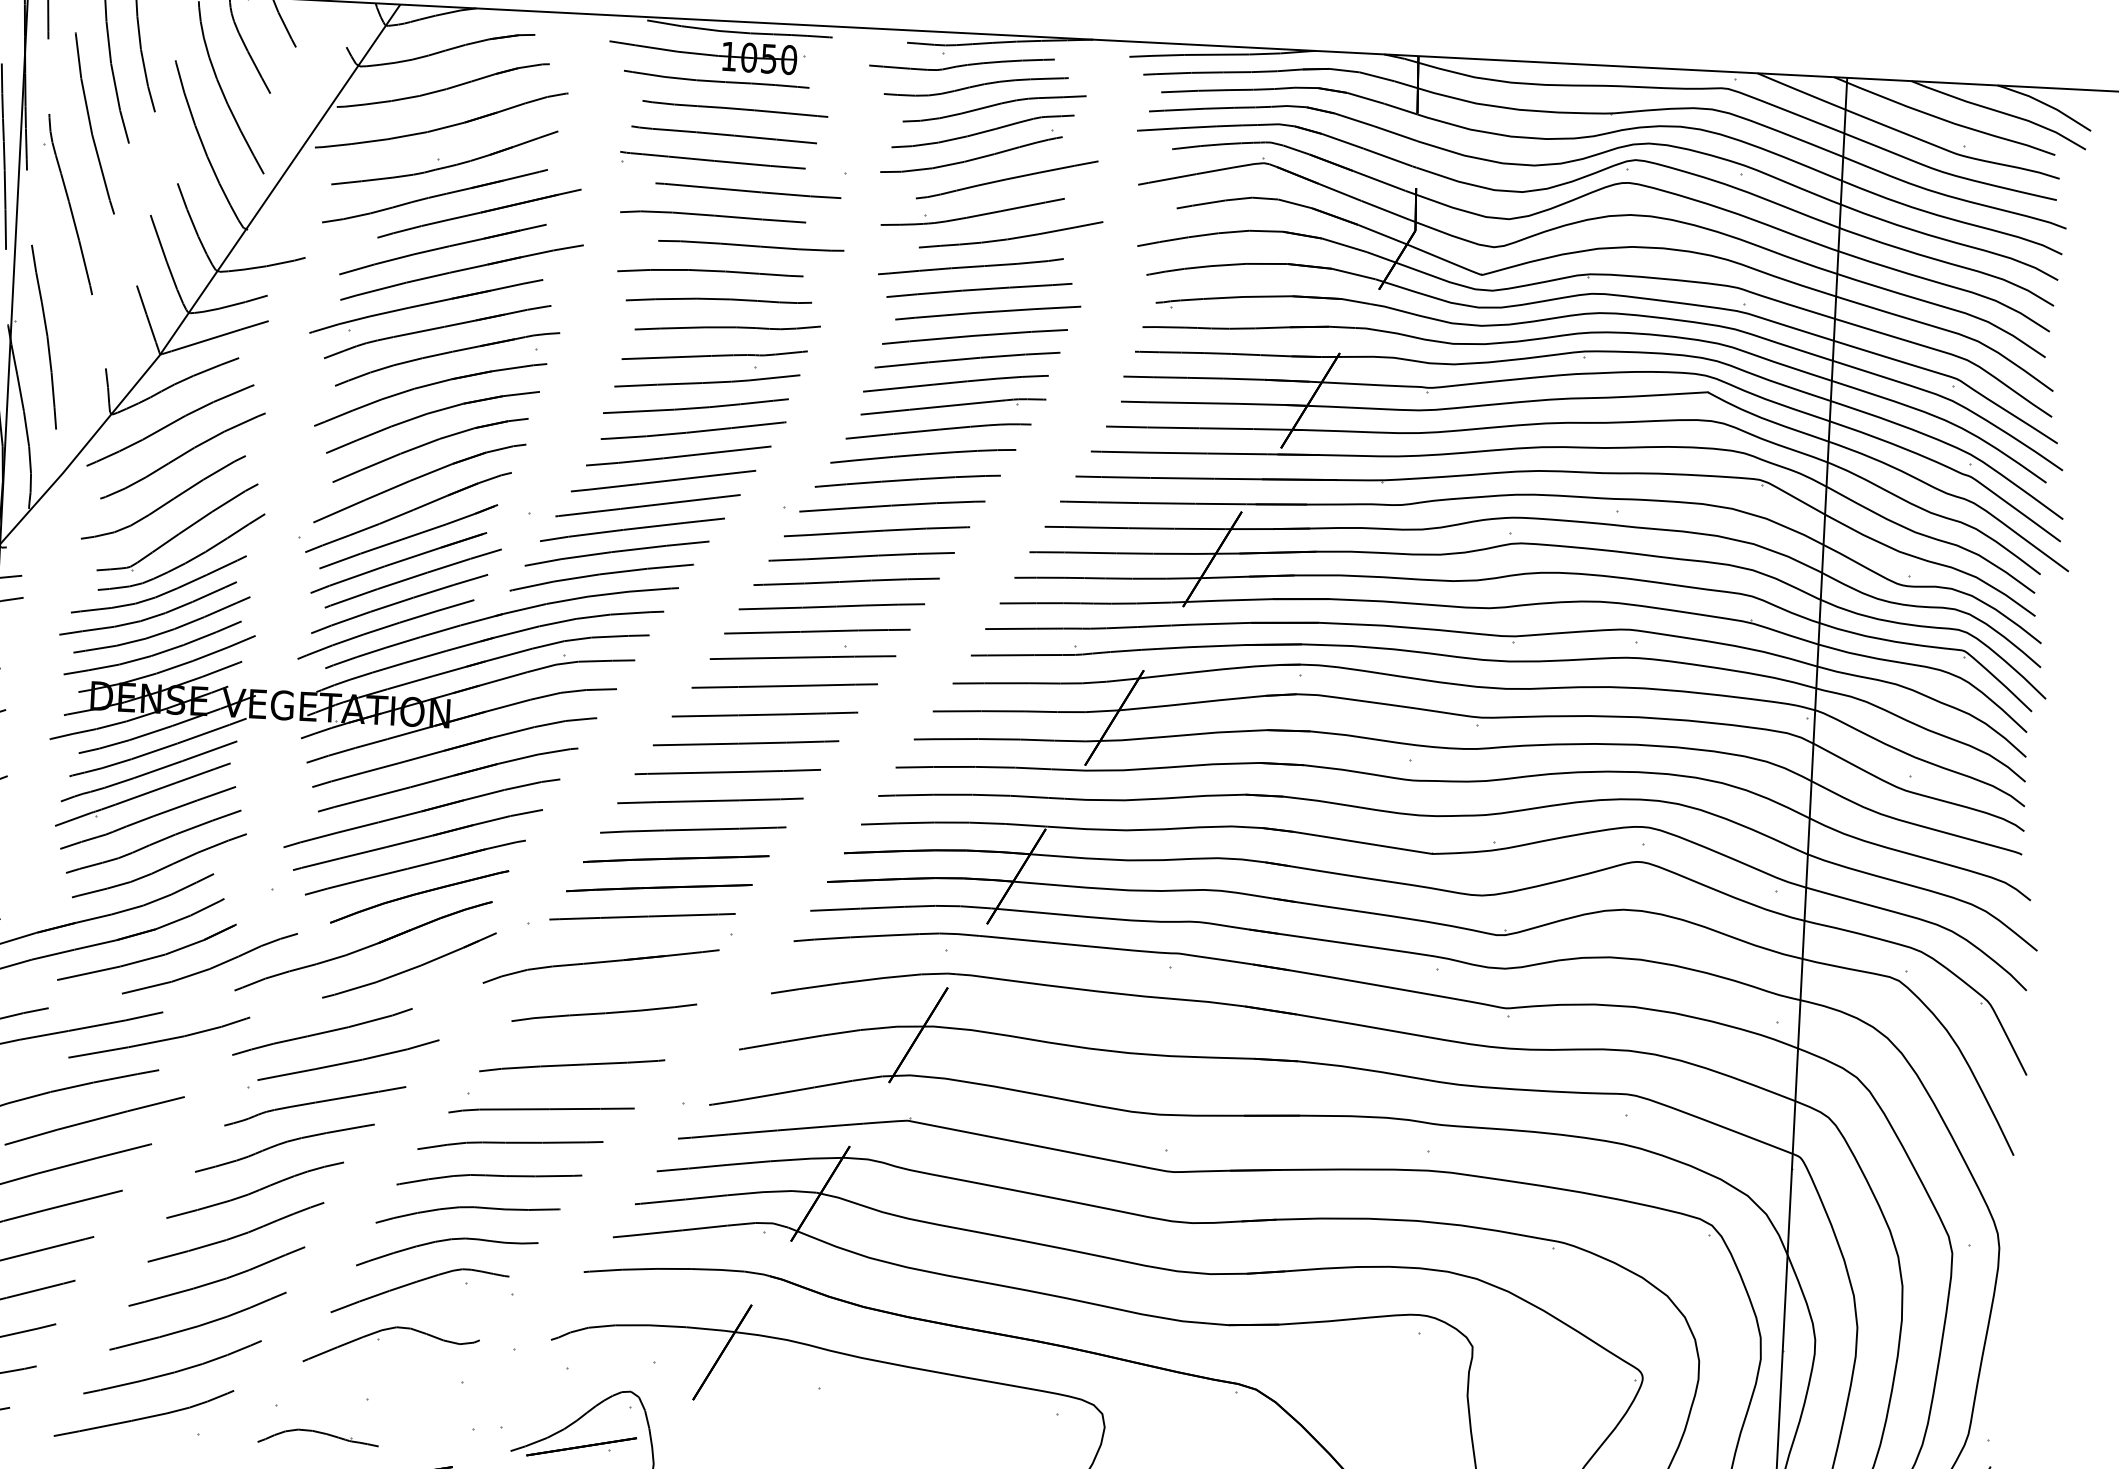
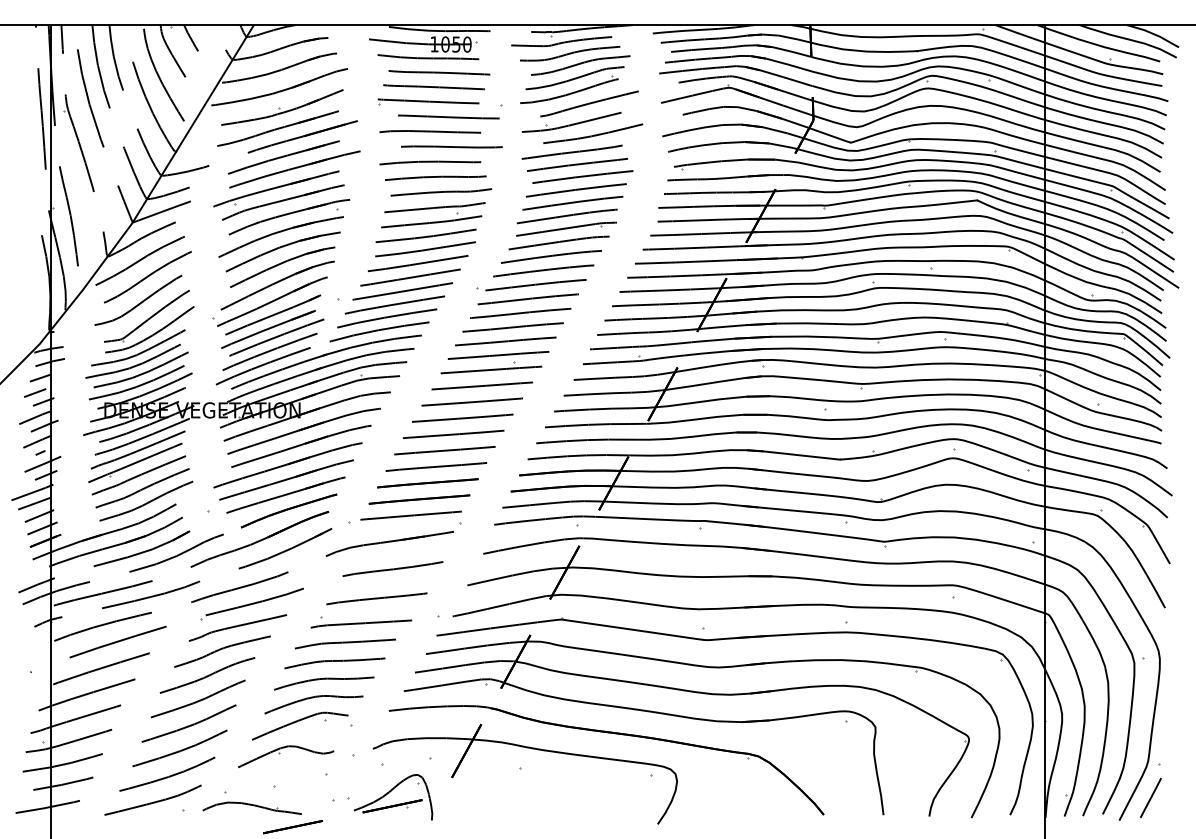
part: (323, 1435) -> (251, 807), size x1.67

